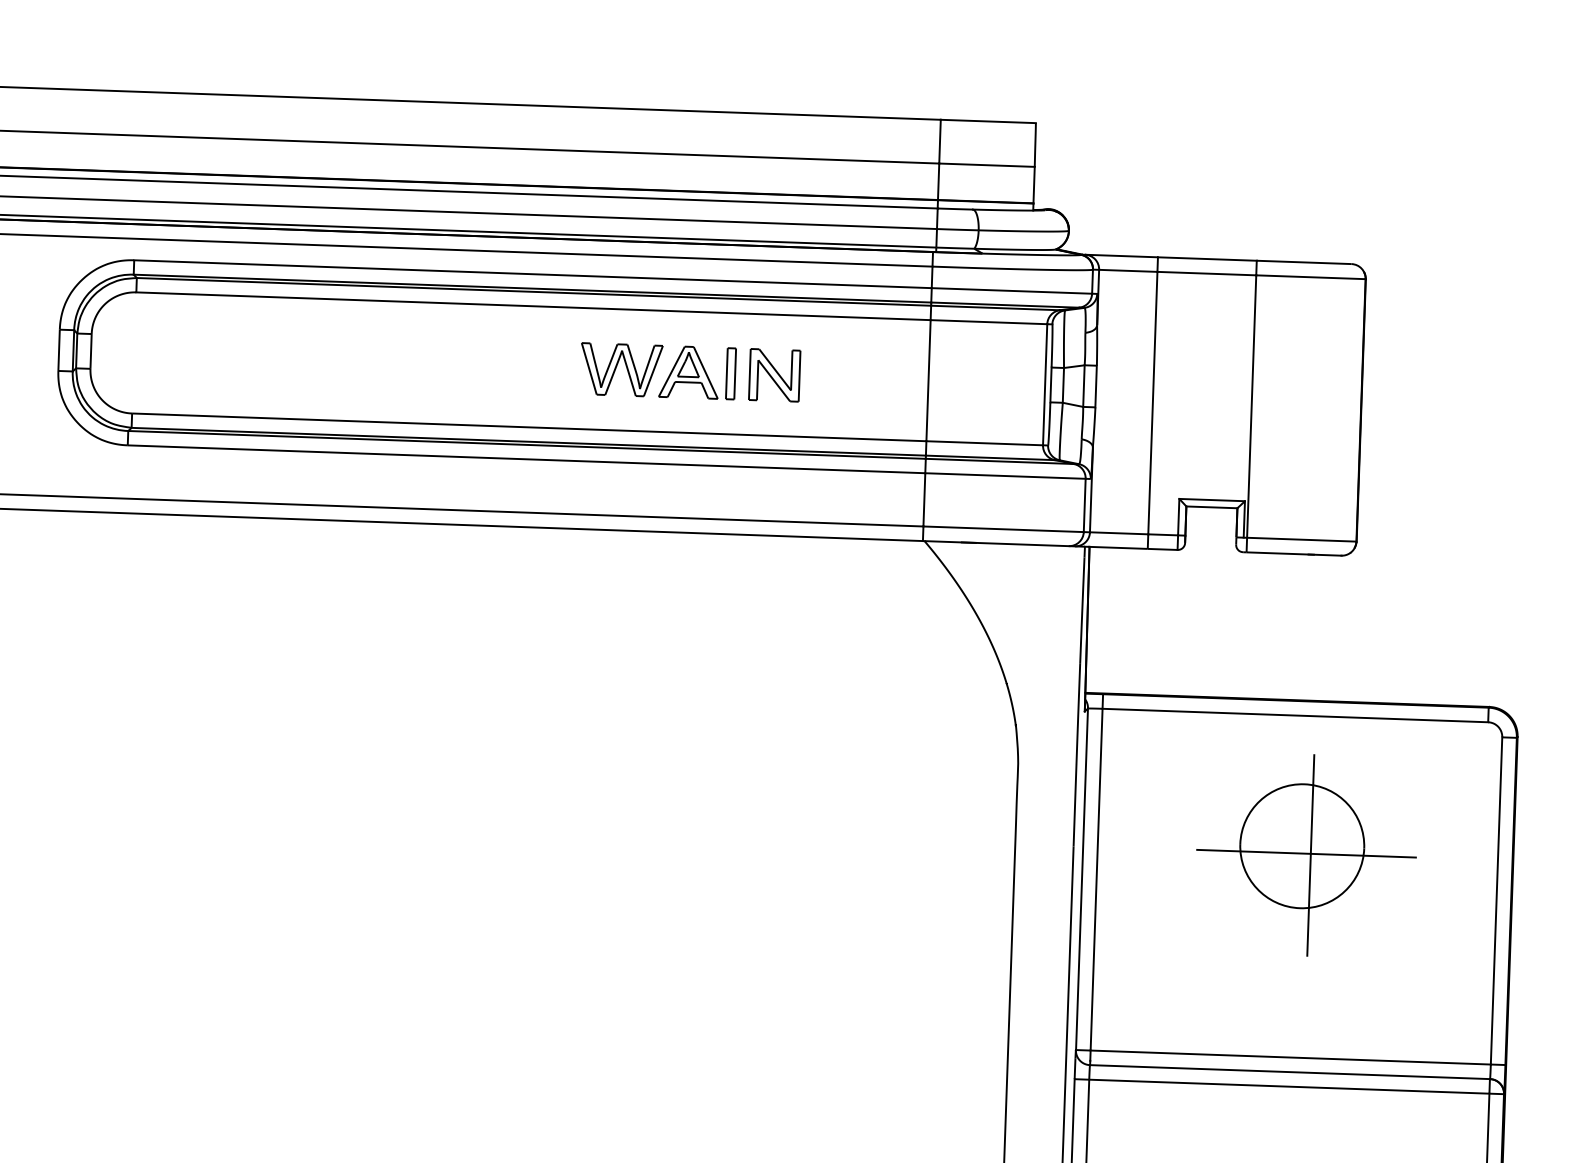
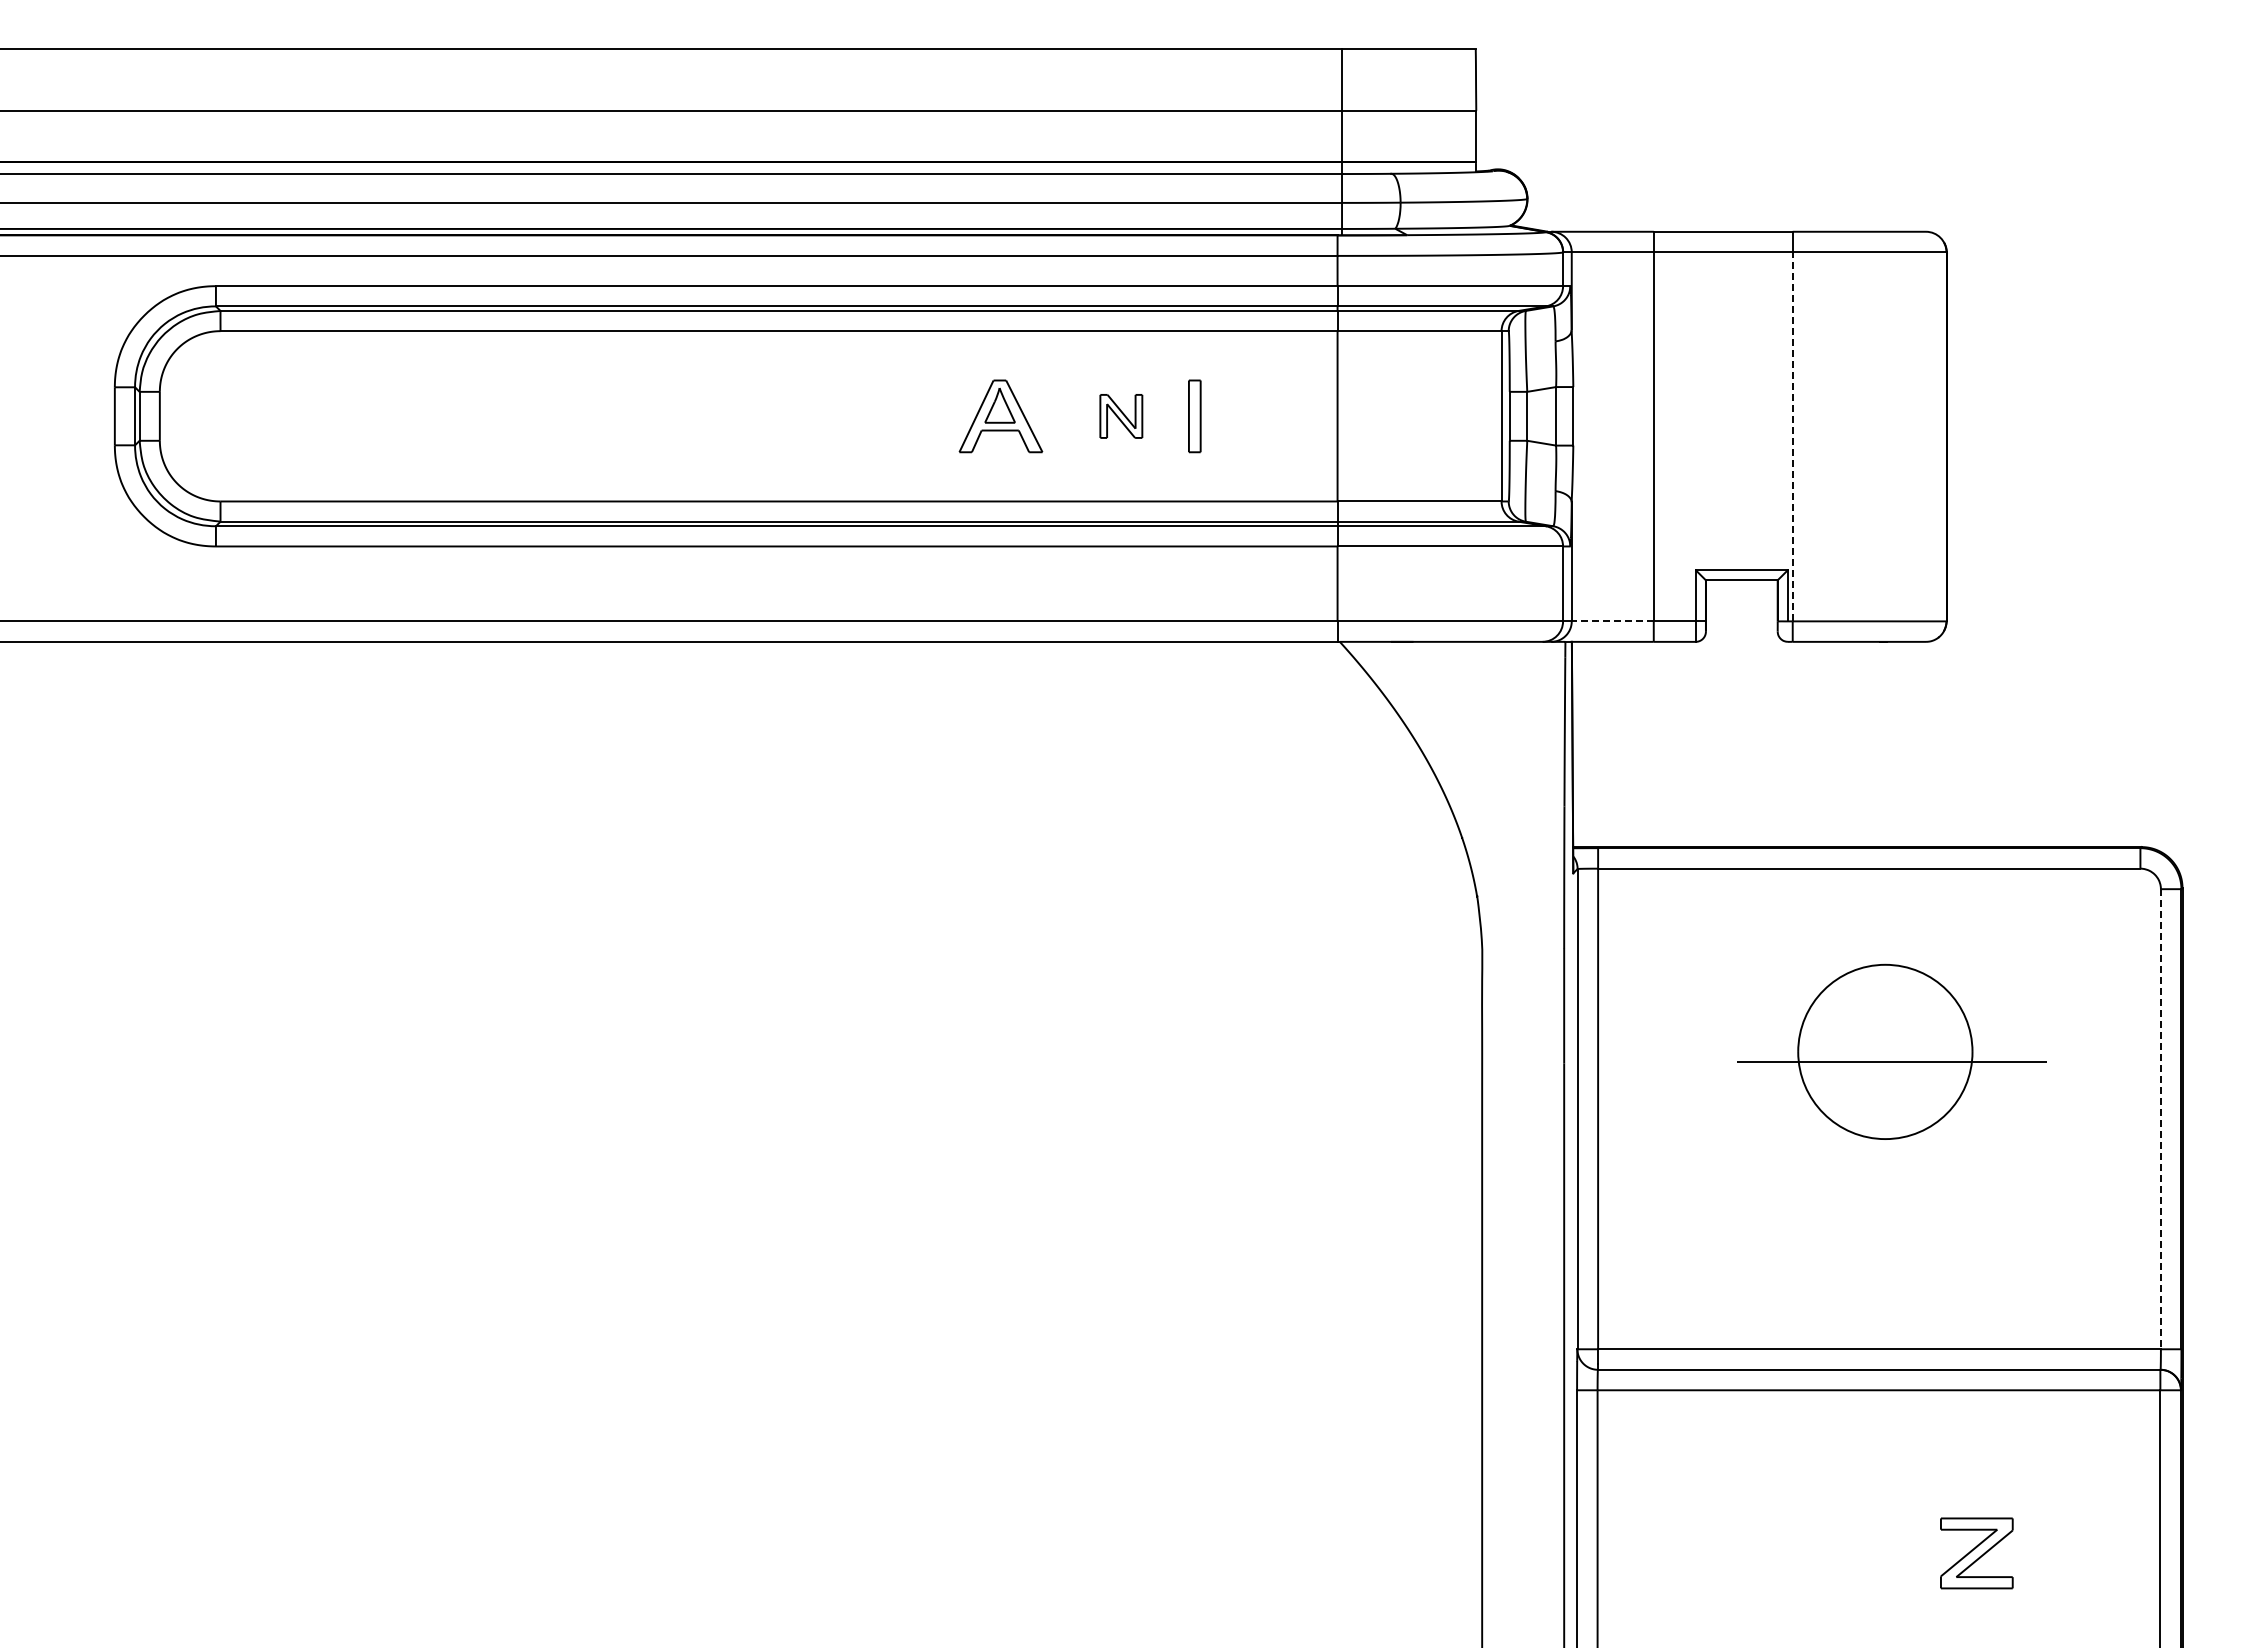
part: (616, 368) -> (898, 414), removed
part: (730, 373) -> (1194, 416), moved
part: (774, 375) -> (1121, 416), size x0.6
line: (1251, 406) -> (1792, 436), solid -> dashed
line: (1118, 533) -> (1612, 621), solid -> dashed
line: (1310, 855) -> (1897, 1064), removed
line: (1496, 901) -> (2160, 1119), solid -> dashed

